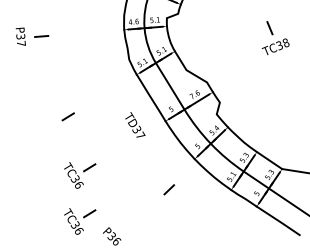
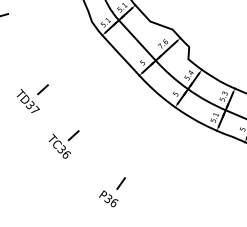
text: (135, 124) -> (28, 100), moved
line: (169, 189) -> (121, 183), moved
part: (80, 221) -> (74, 190), removed

